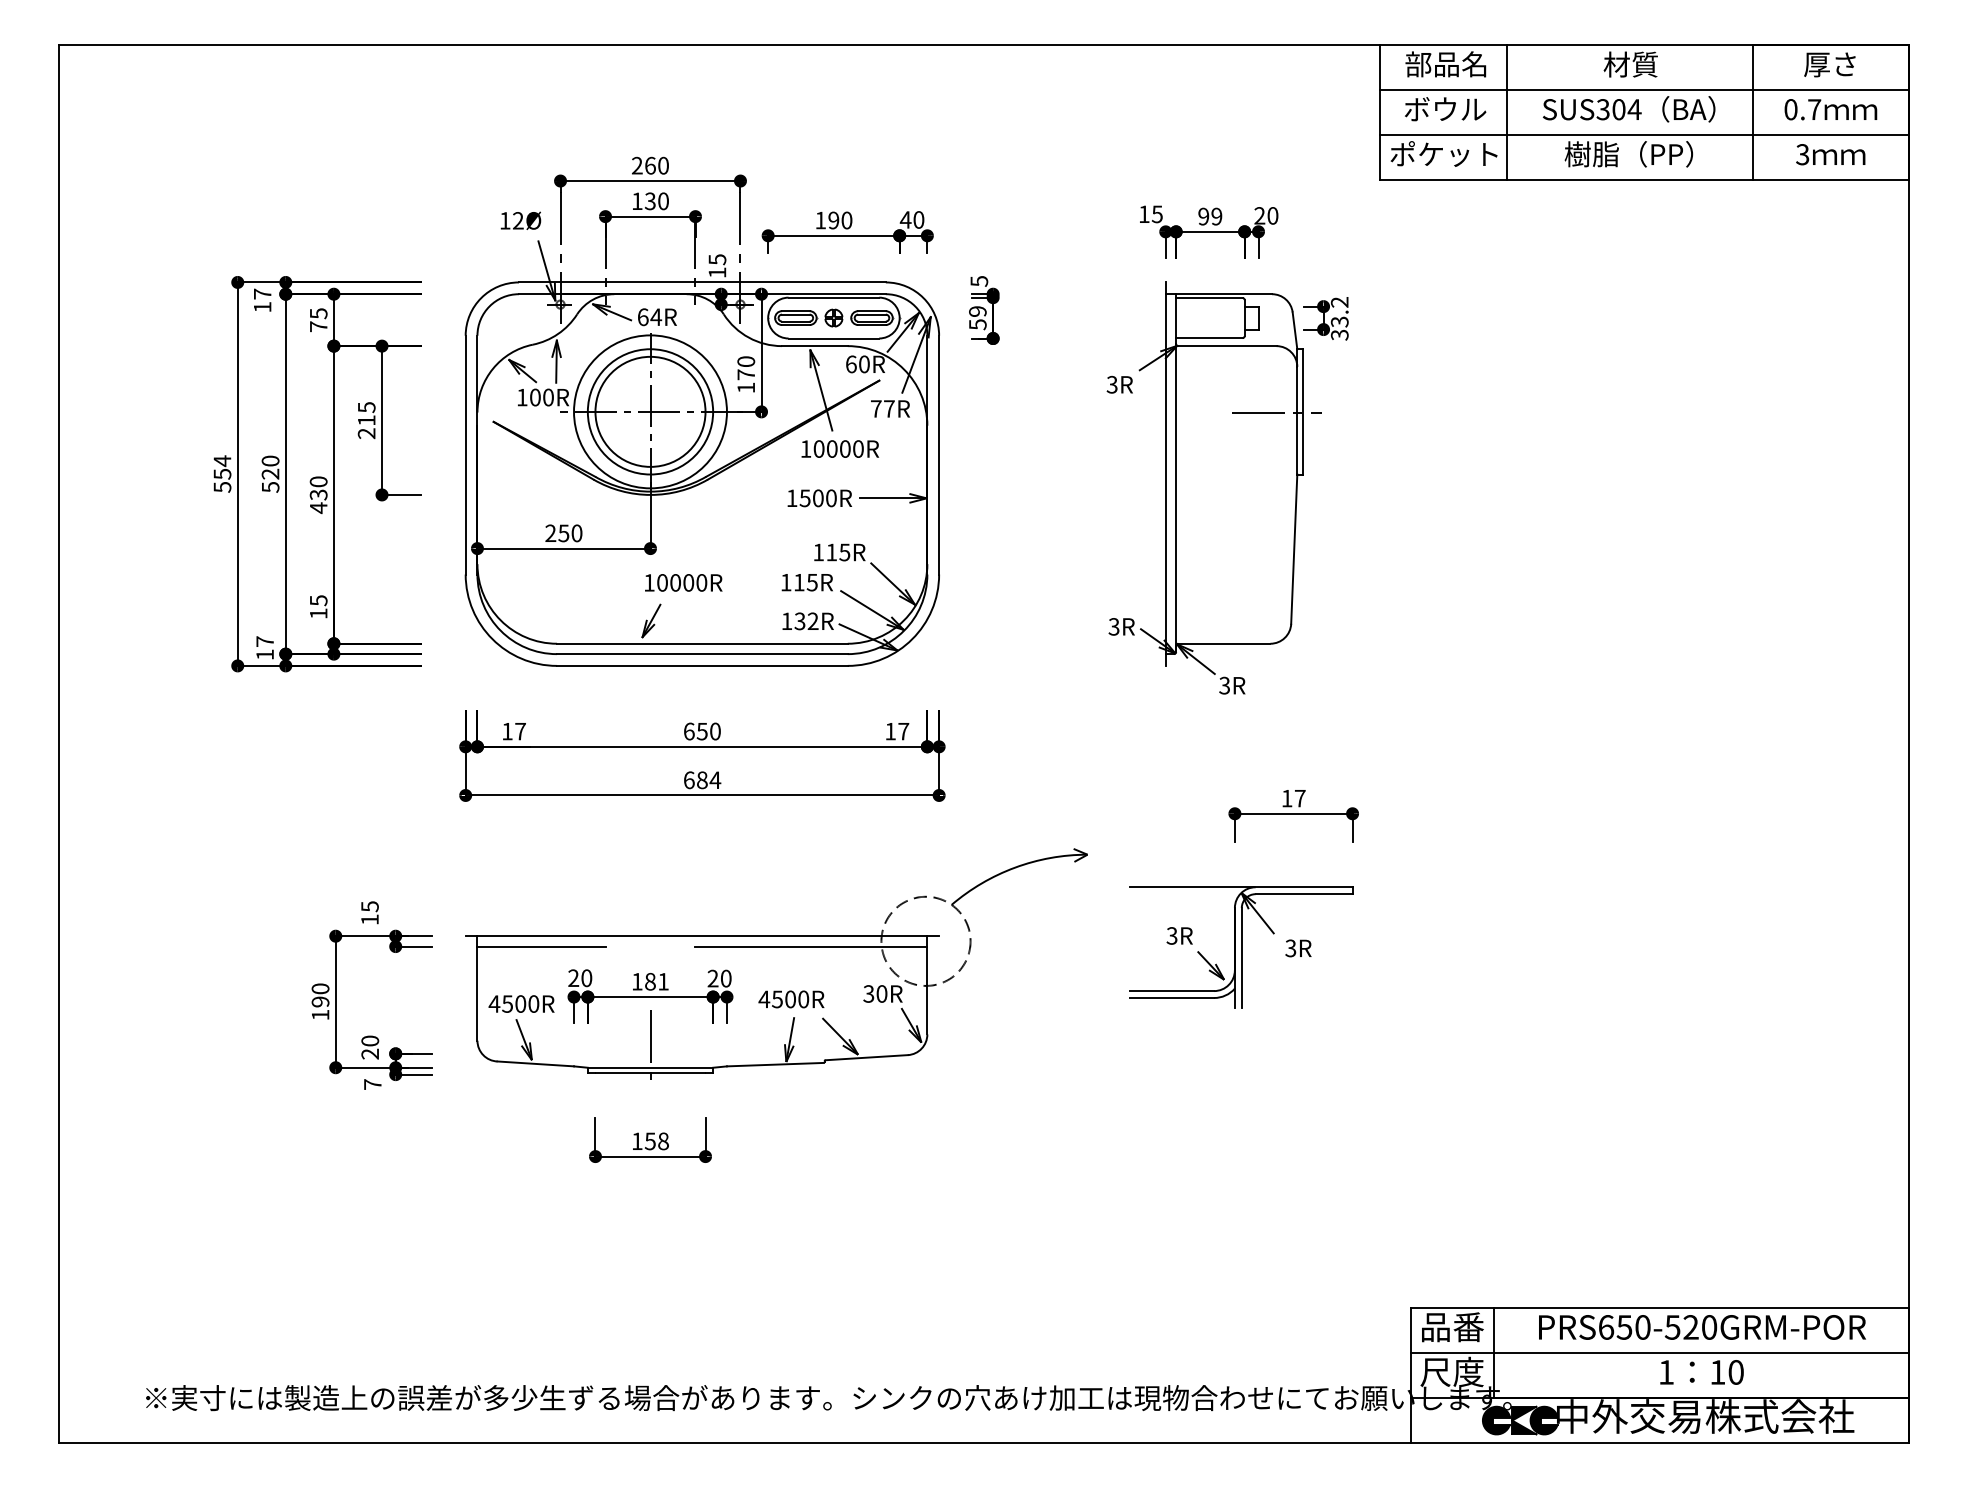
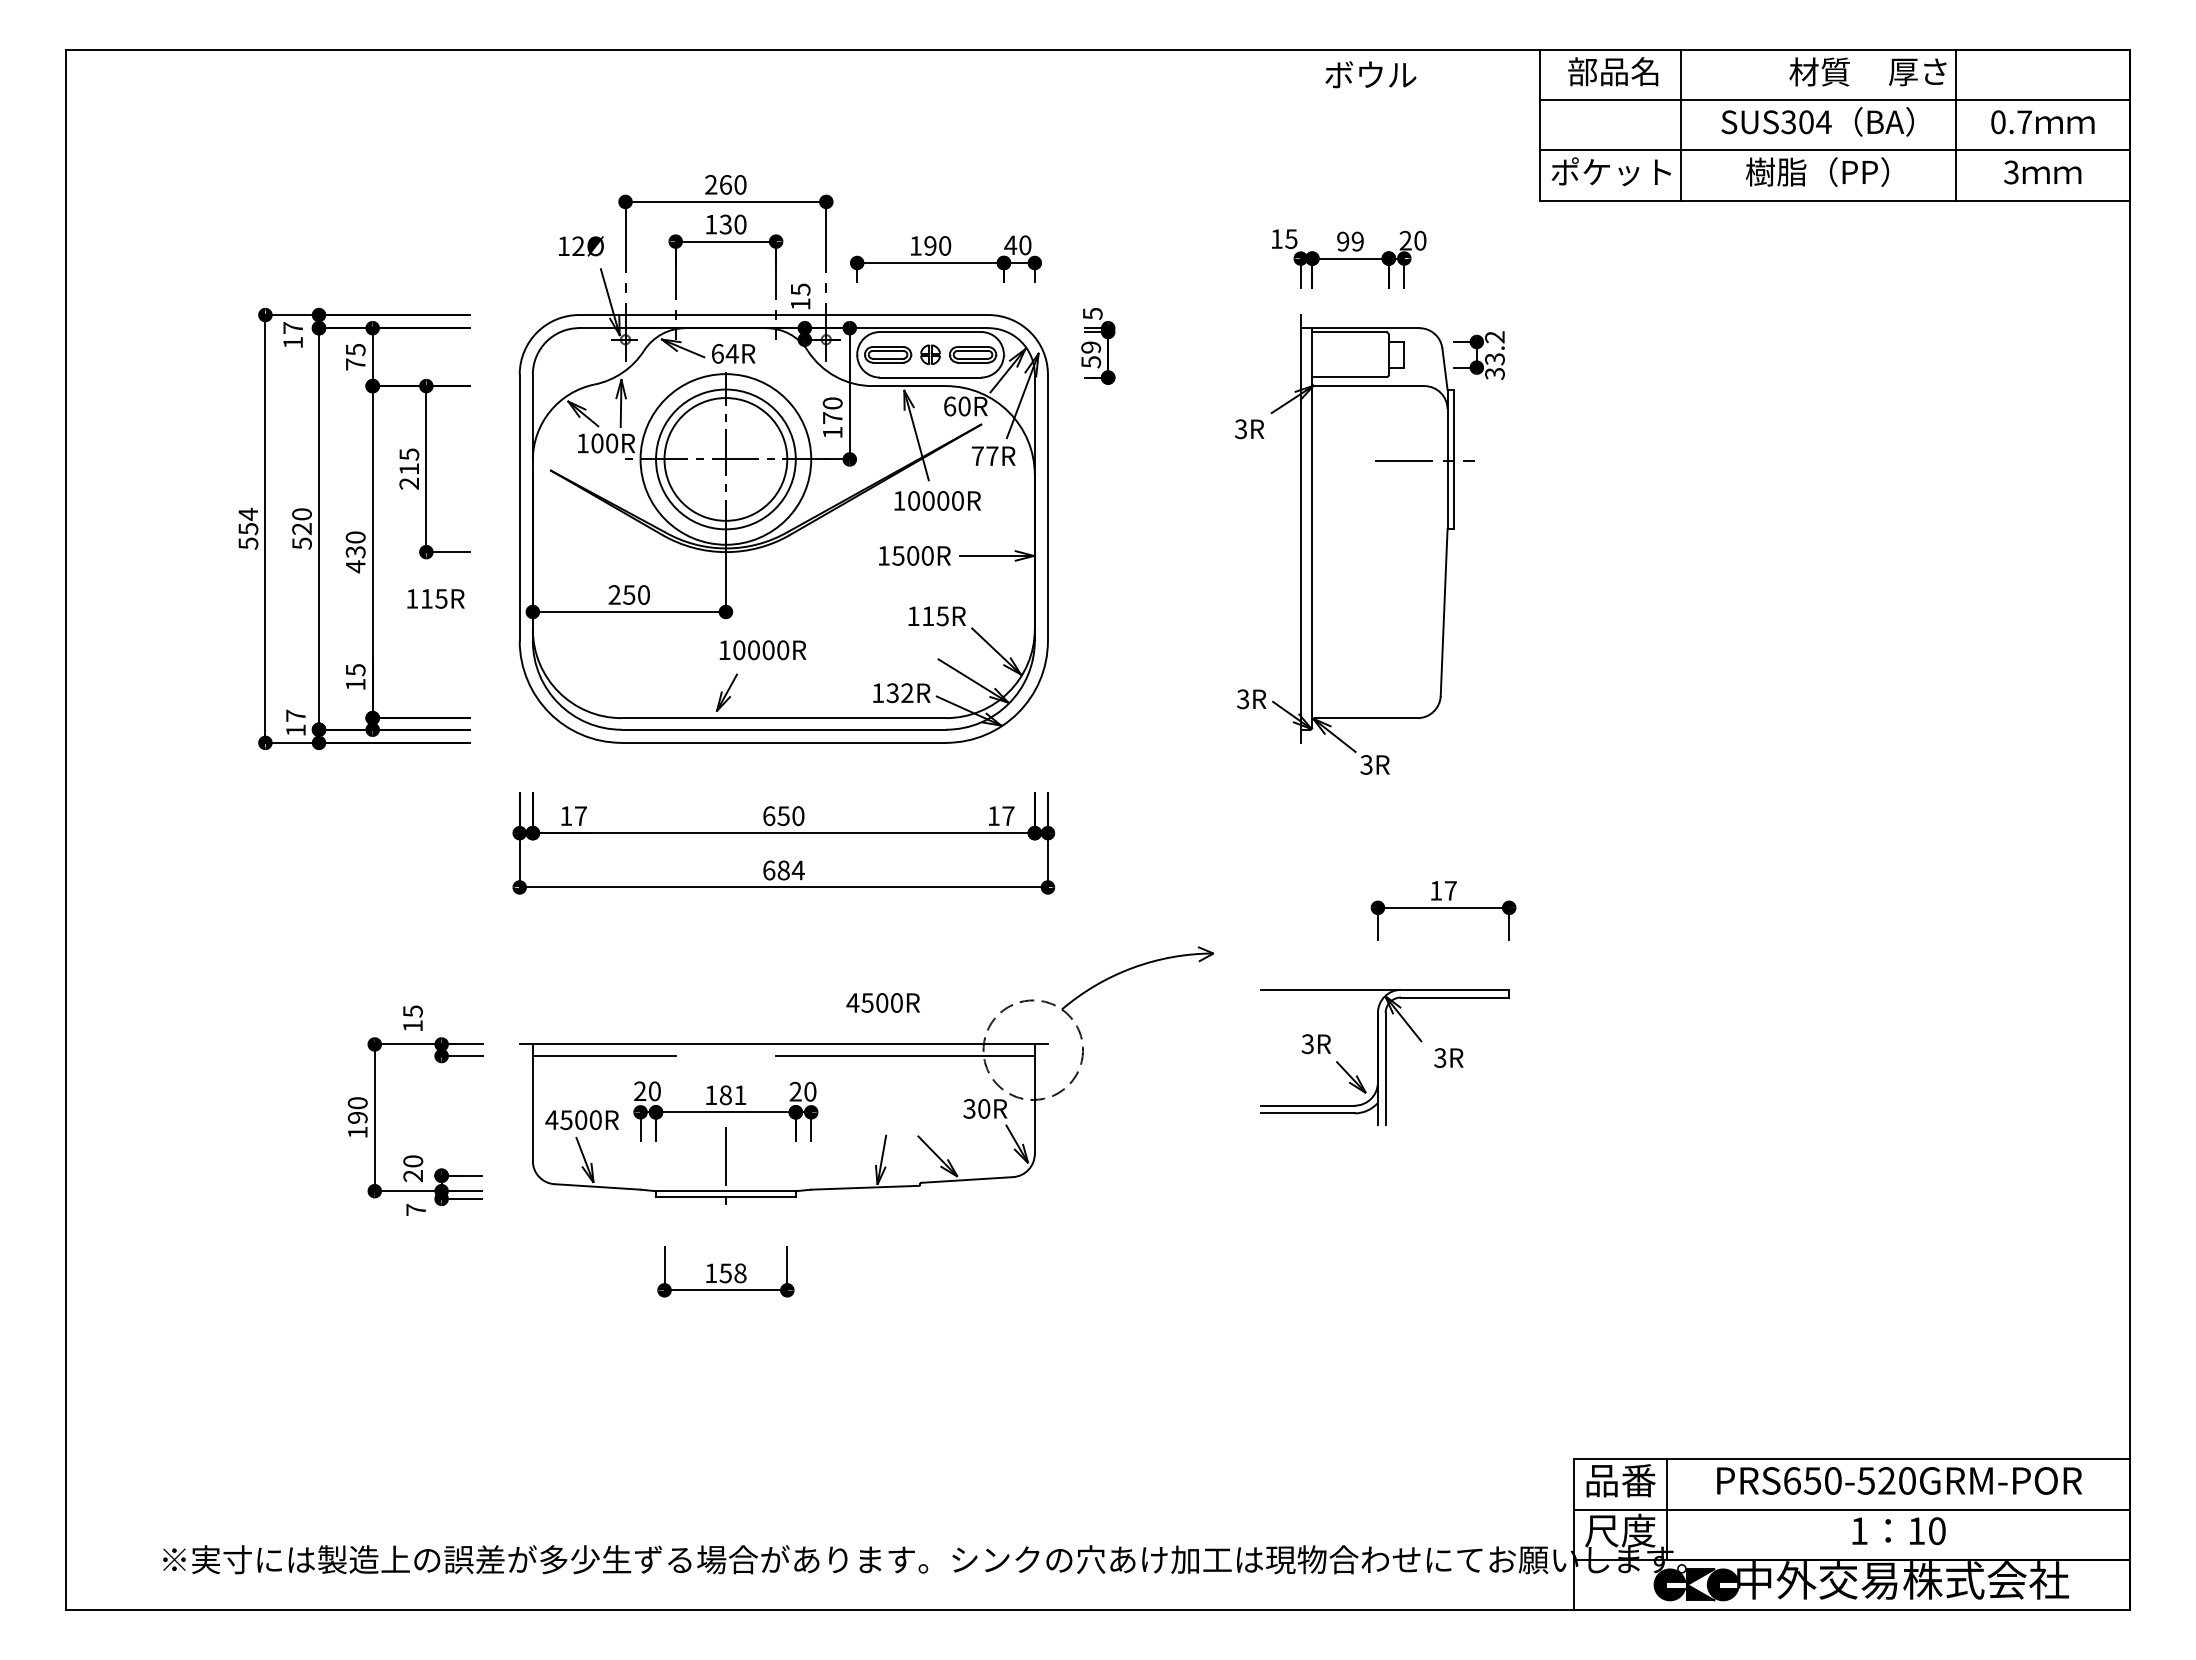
text: (1829, 65) -> (1917, 72), moved
text: (1445, 108) -> (1370, 74), moved
text: (806, 582) -> (435, 598), moved
text: (790, 998) -> (882, 1002), moved

